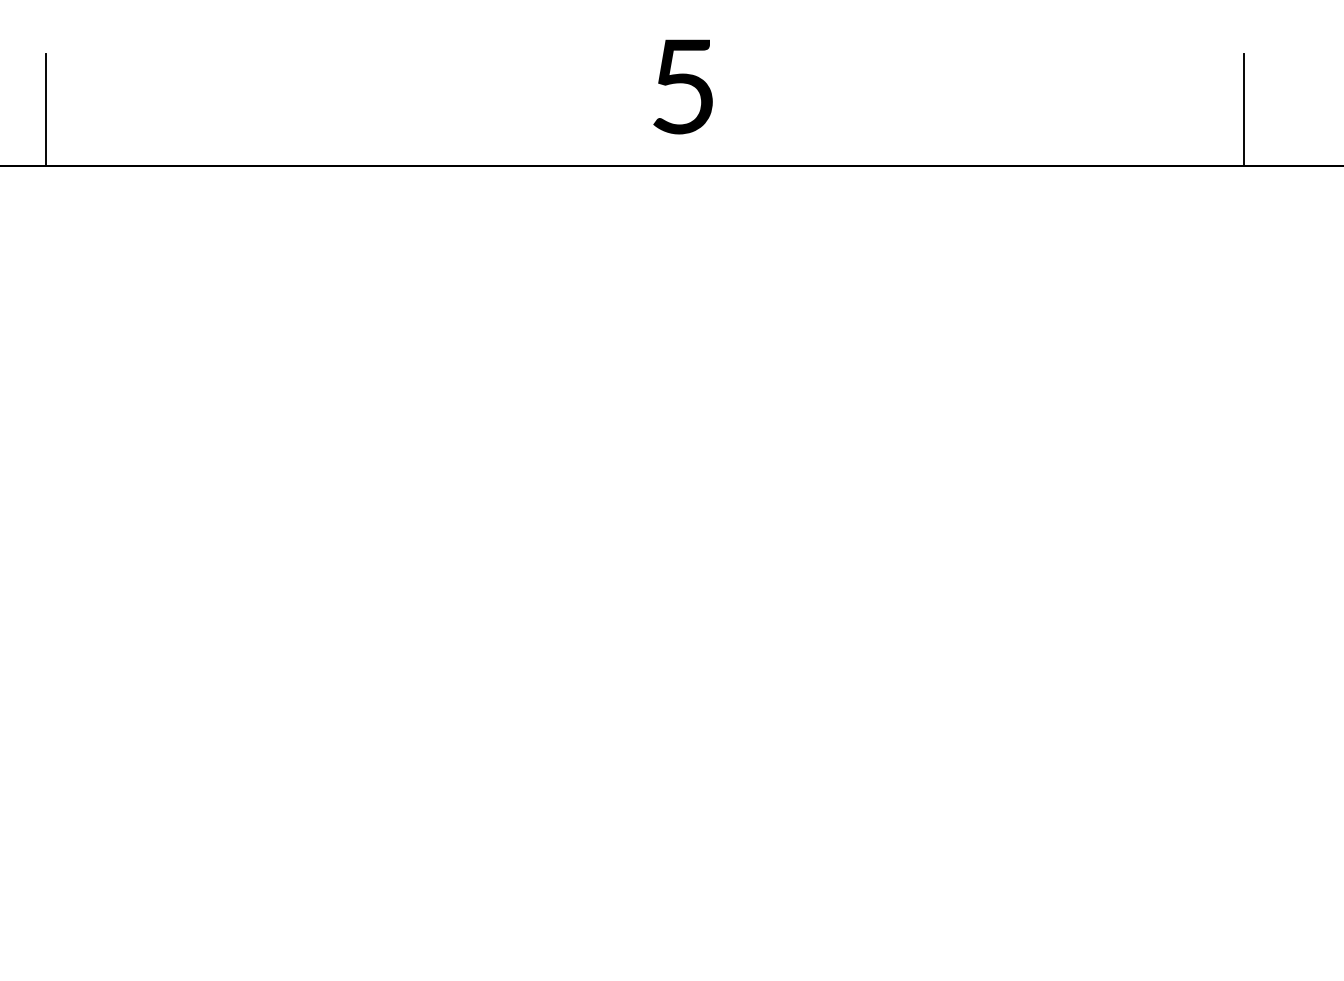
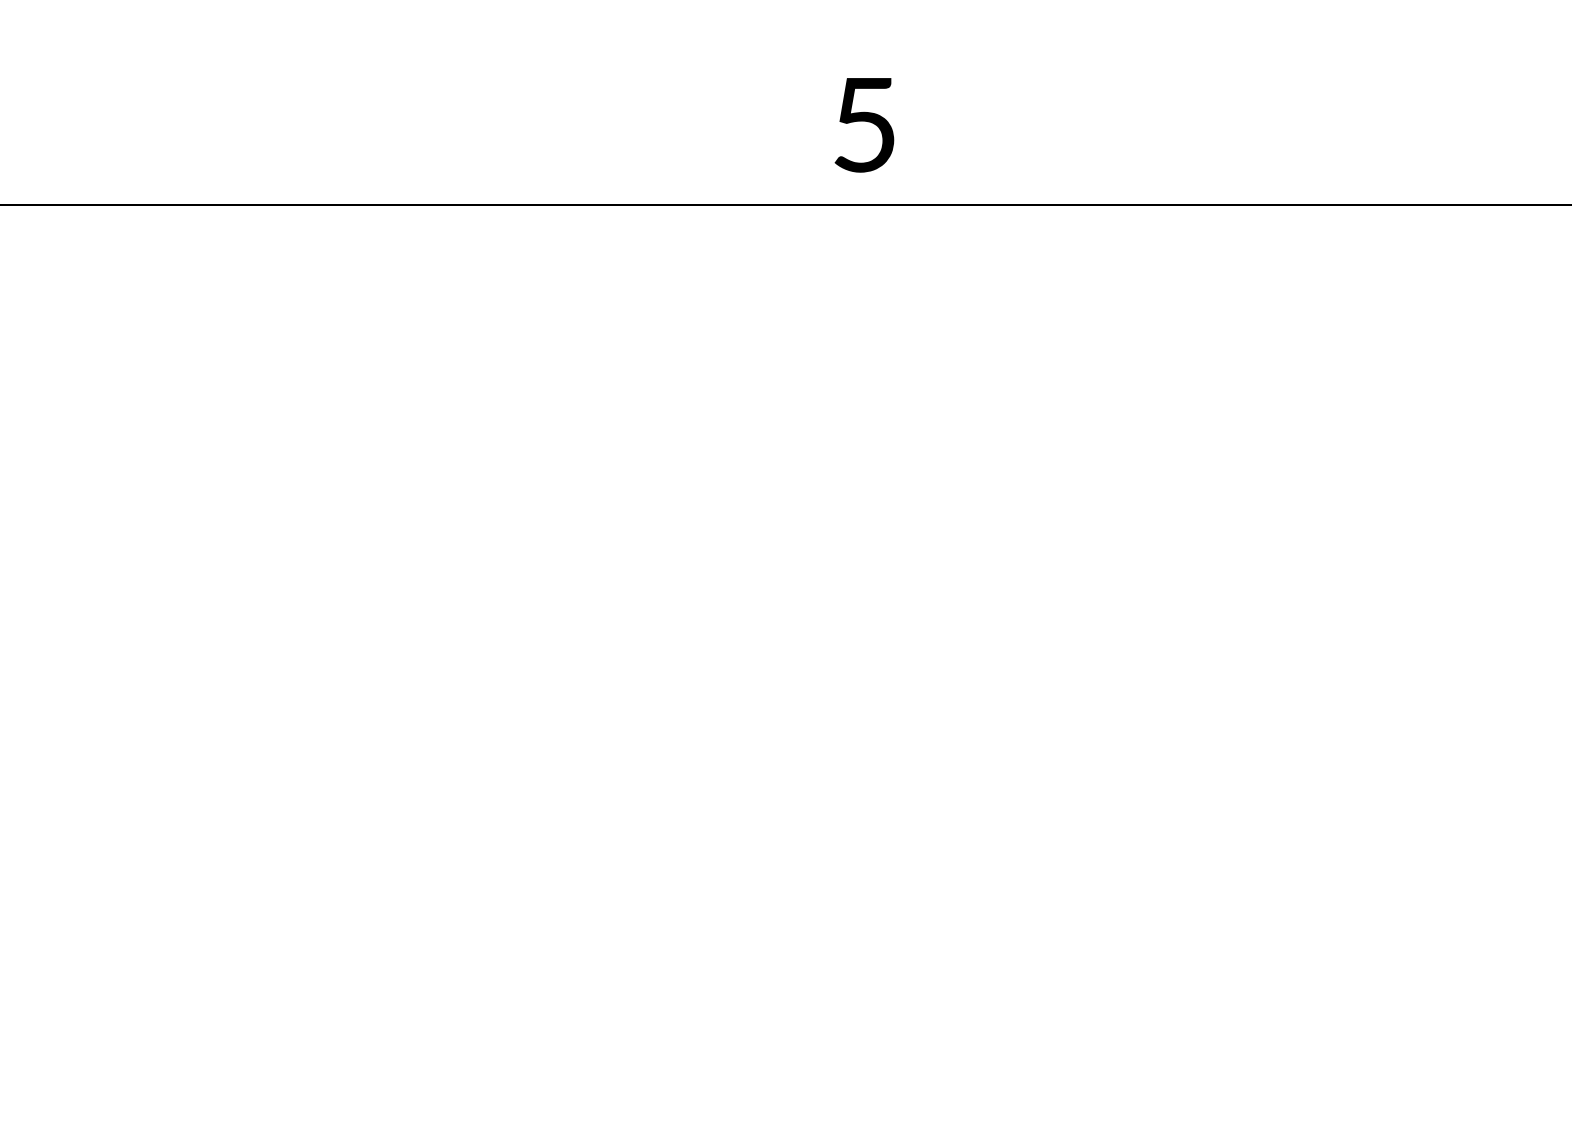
text: (683, 87) -> (864, 125), moved
line: (46, 110) -> (276, 148), removed
line: (1244, 110) -> (1474, 148), removed

